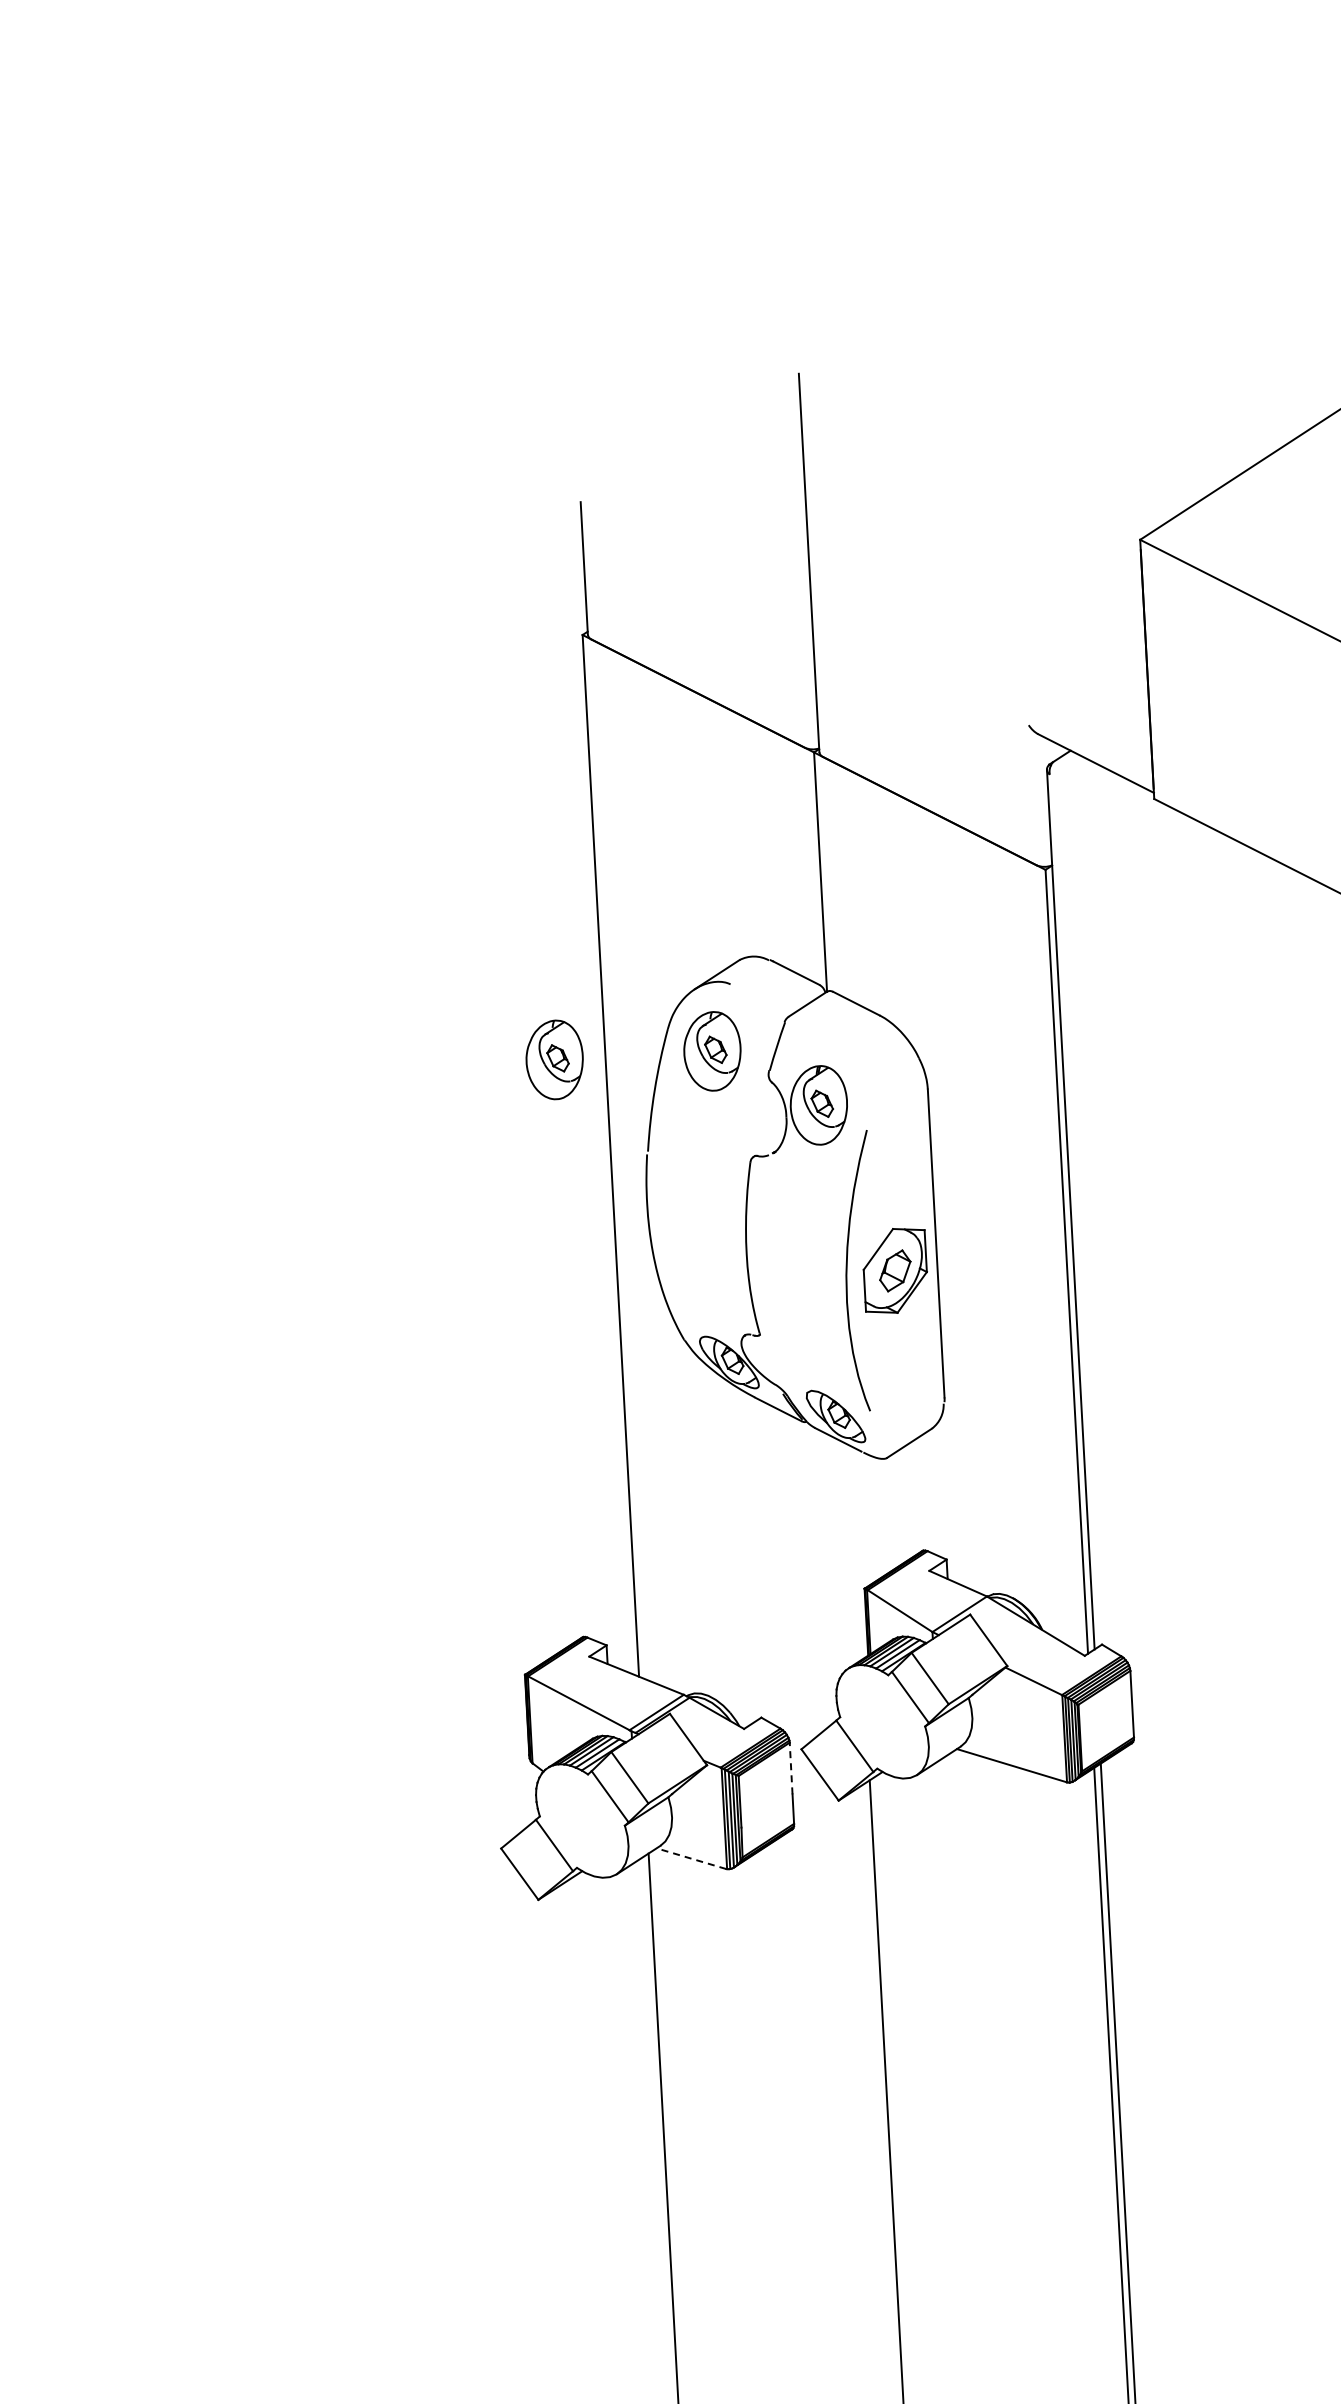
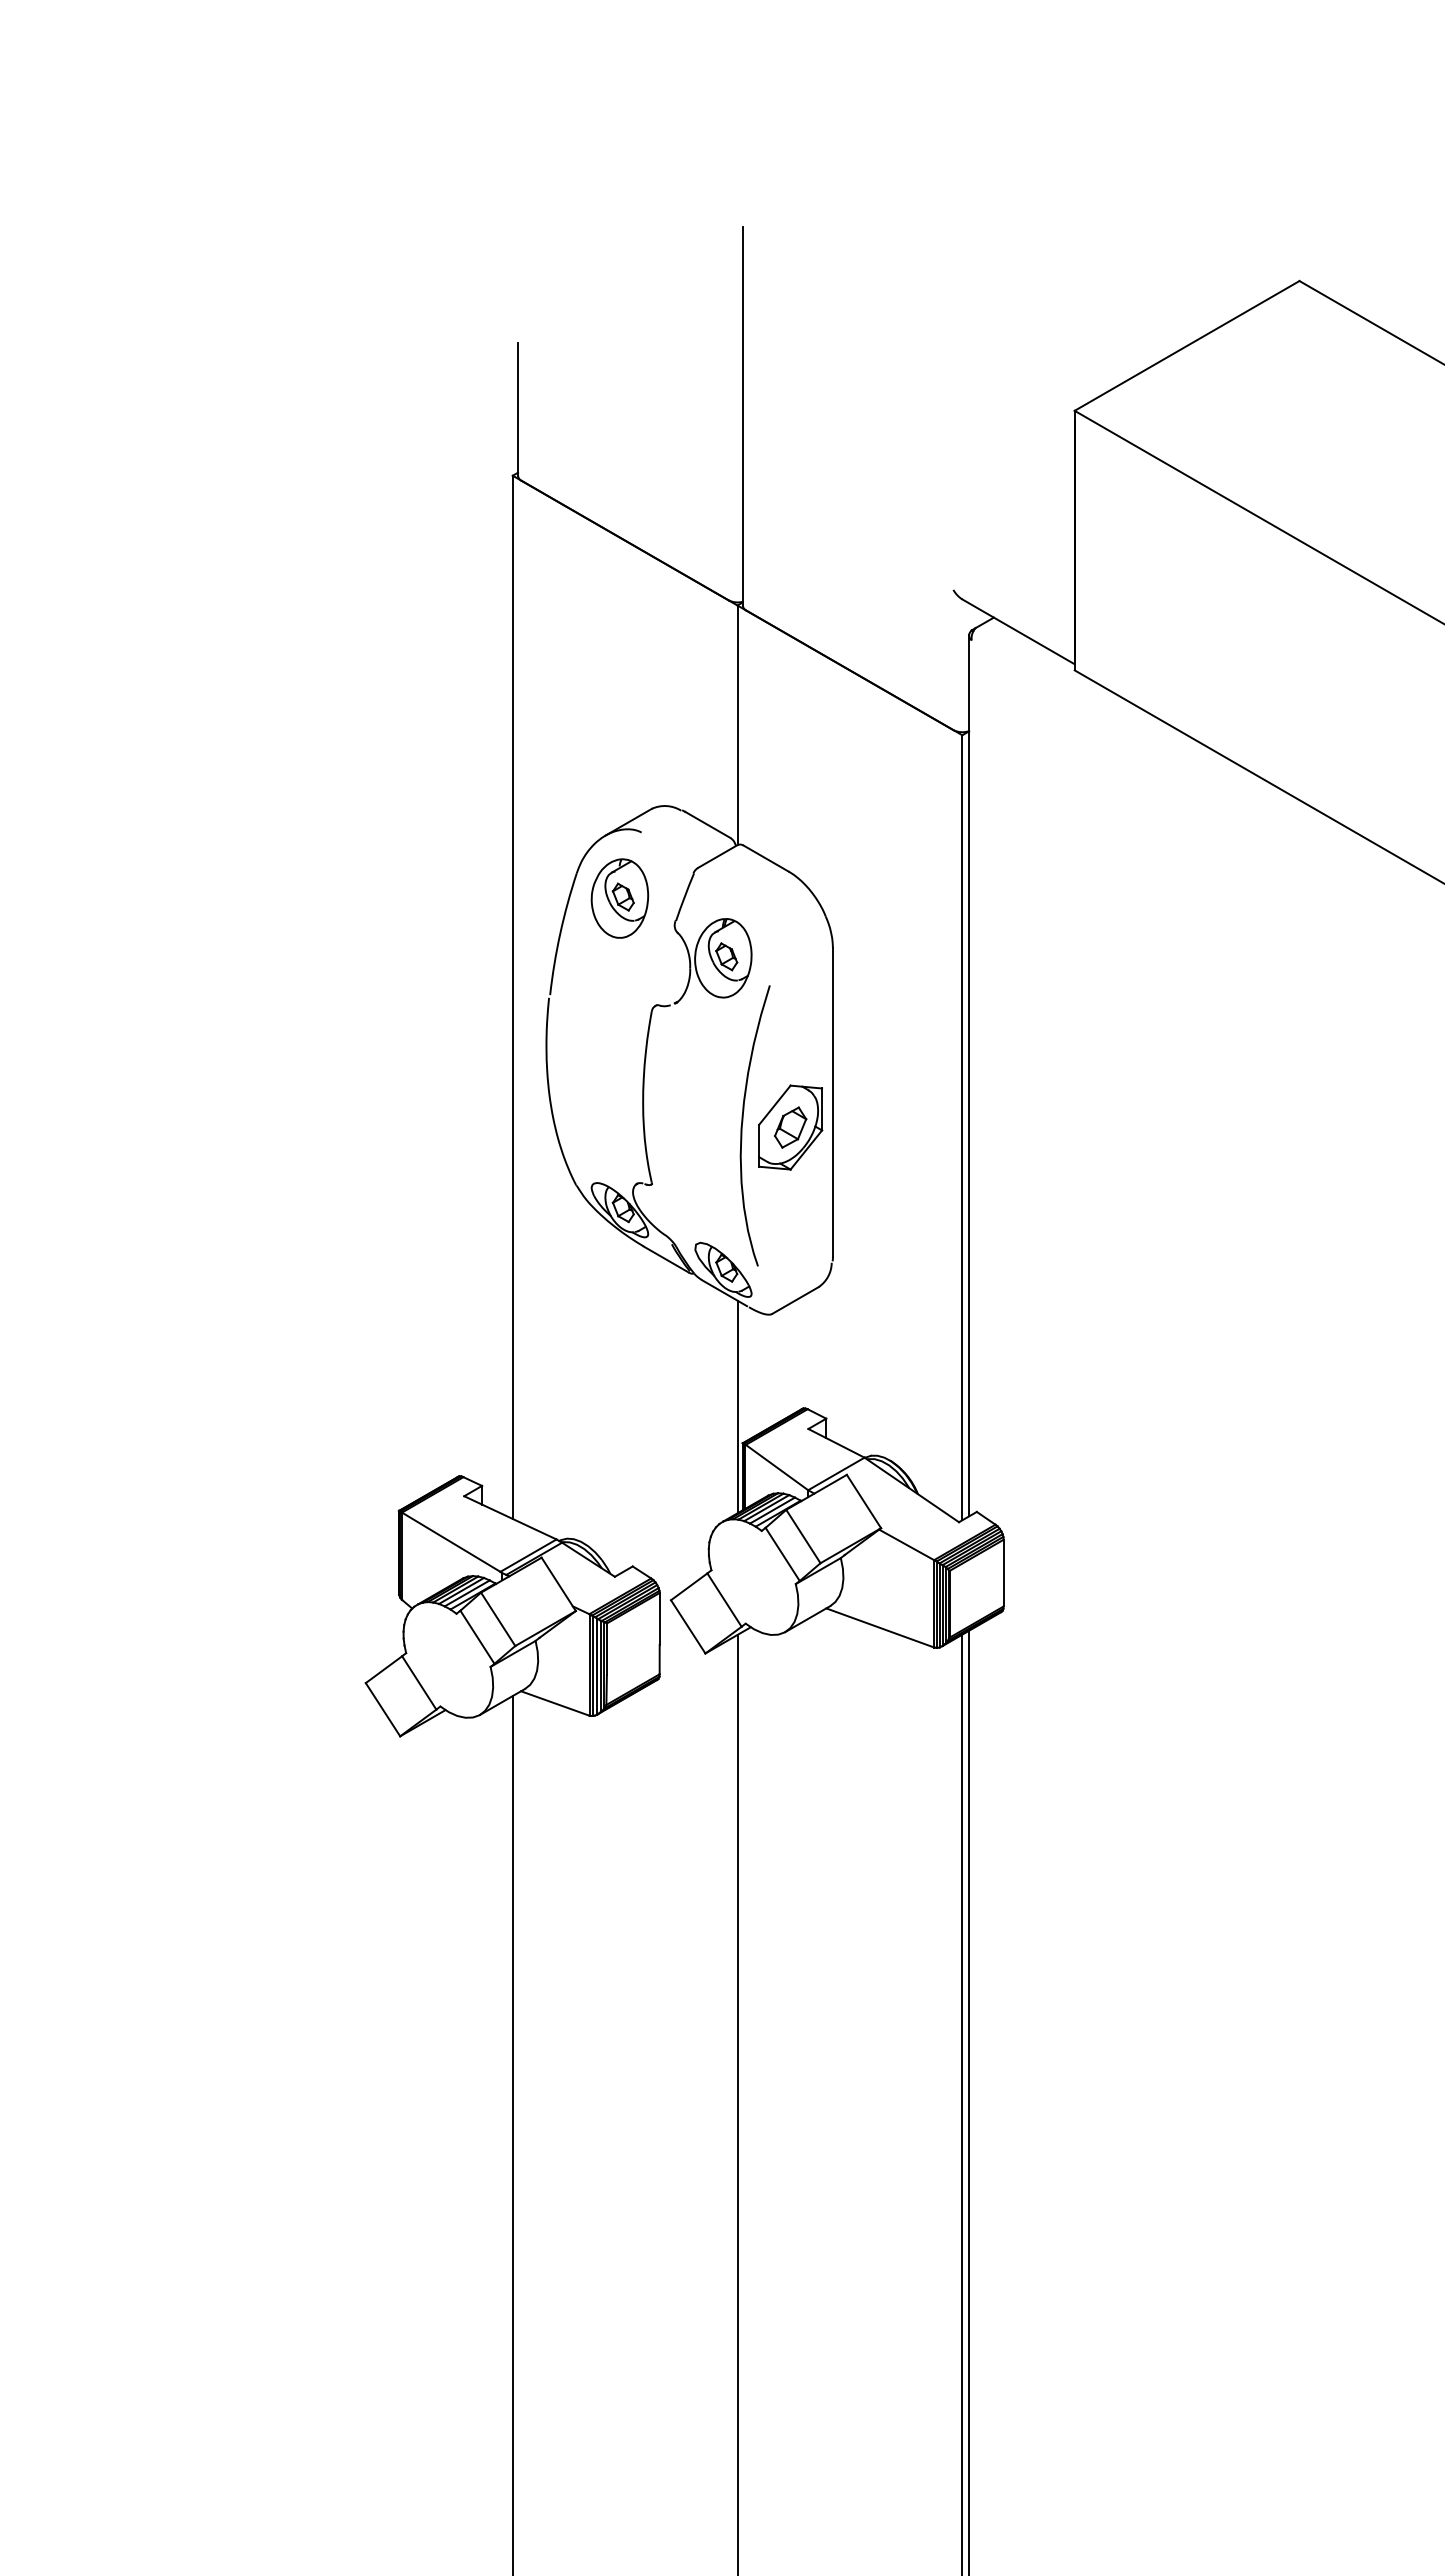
part: (554, 1059) -> (461, 898), removed
line: (857, 1552) -> (737, 1406), added
line: (790, 1768) -> (659, 1618), dashed -> solid
line: (690, 1858) -> (554, 1703), dashed -> solid

